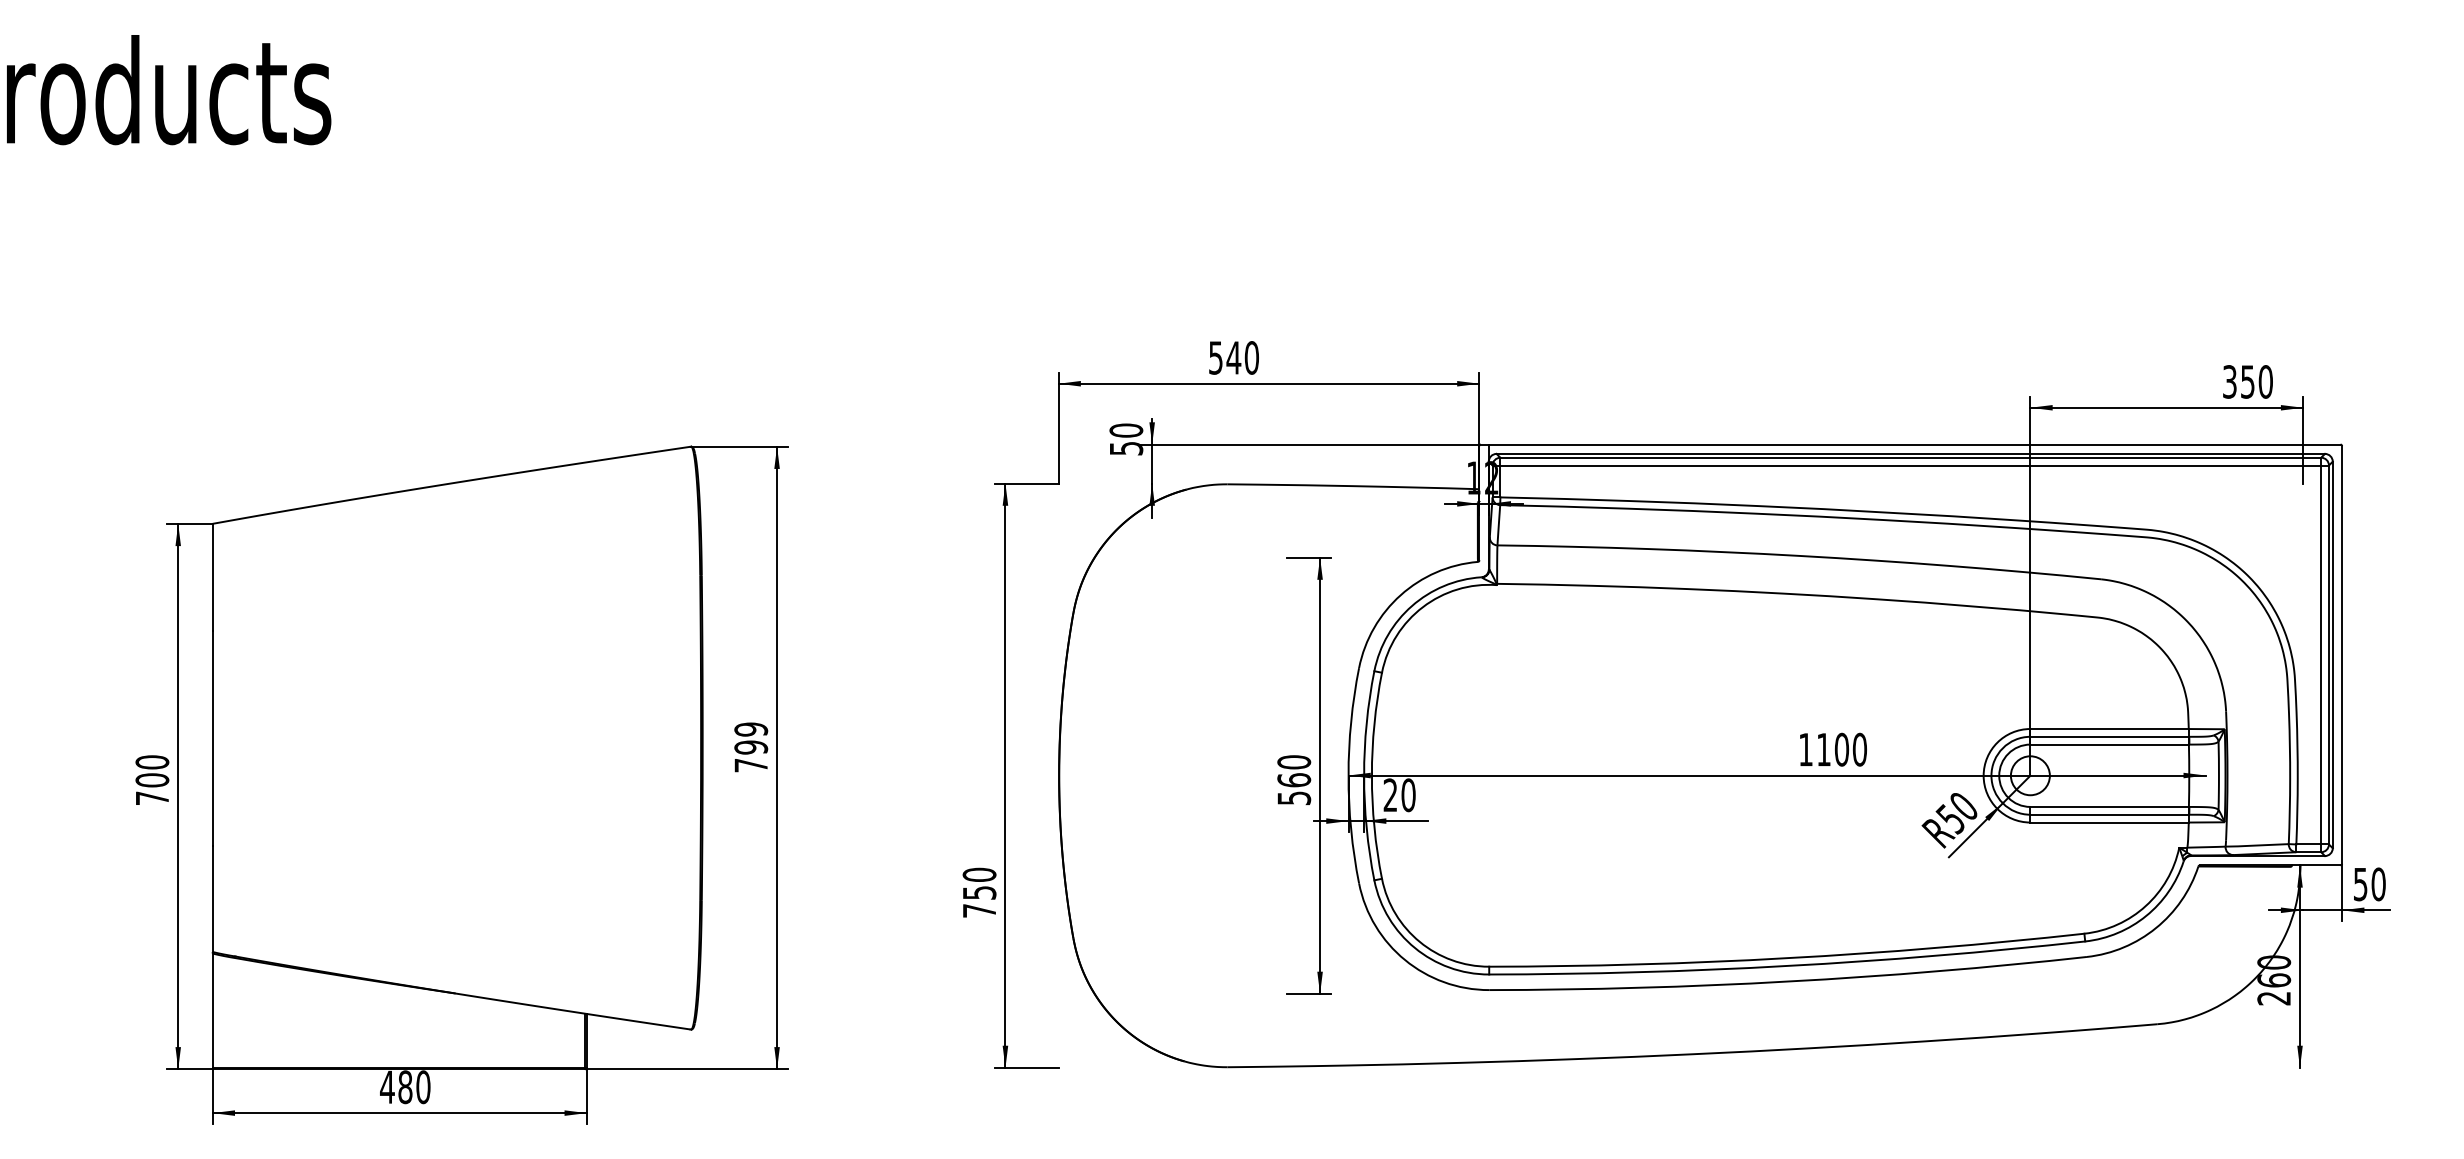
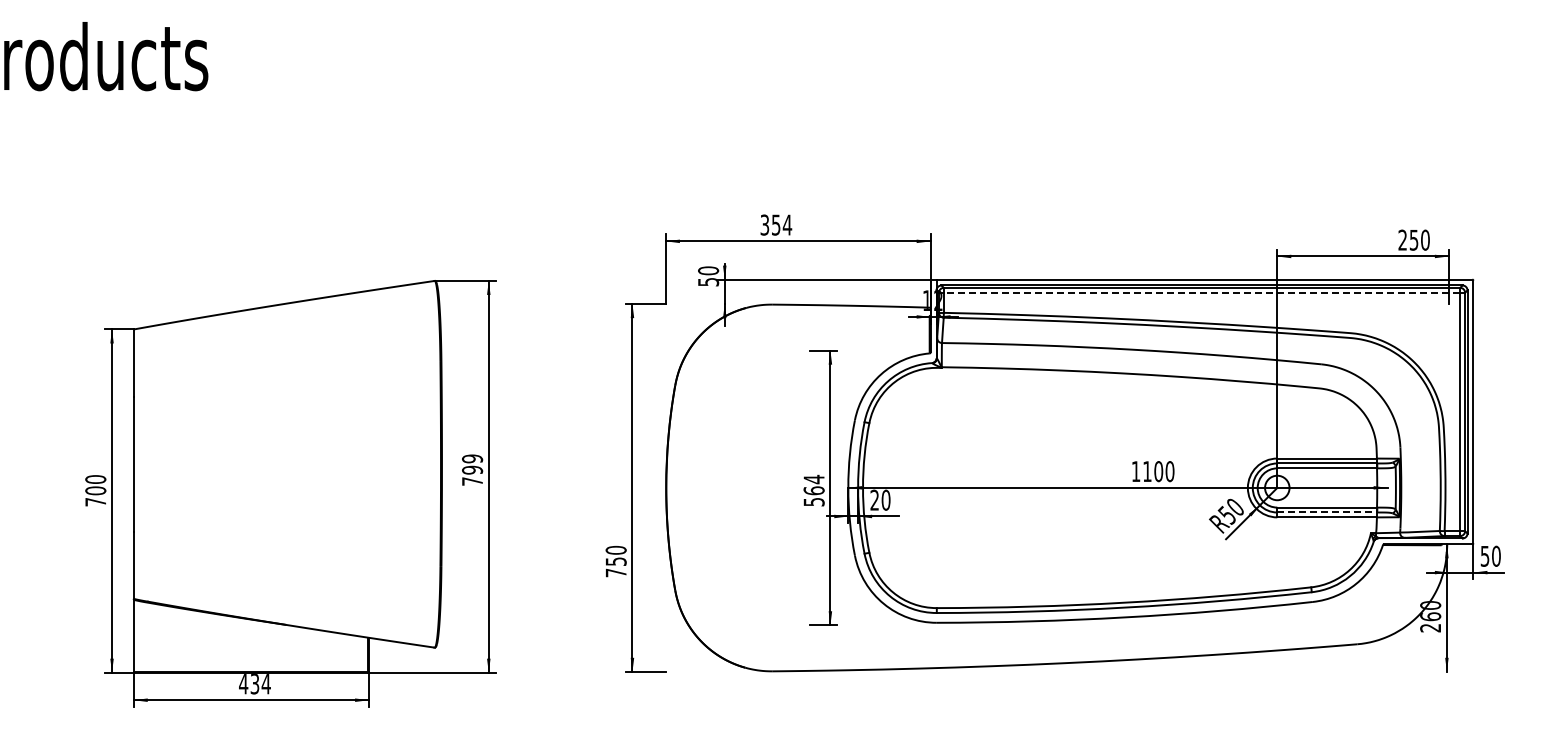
text: (1234, 356) -> (776, 224), 540 -> 354
text: (2229, 382) -> (1402, 240), 350 -> 250
line: (1909, 465) -> (1201, 292), solid -> dashed
text: (1293, 762) -> (813, 479), 560 -> 564
line: (2110, 814) -> (1327, 512), solid -> dashed
text: (414, 1088) -> (260, 684), 480 -> 434

